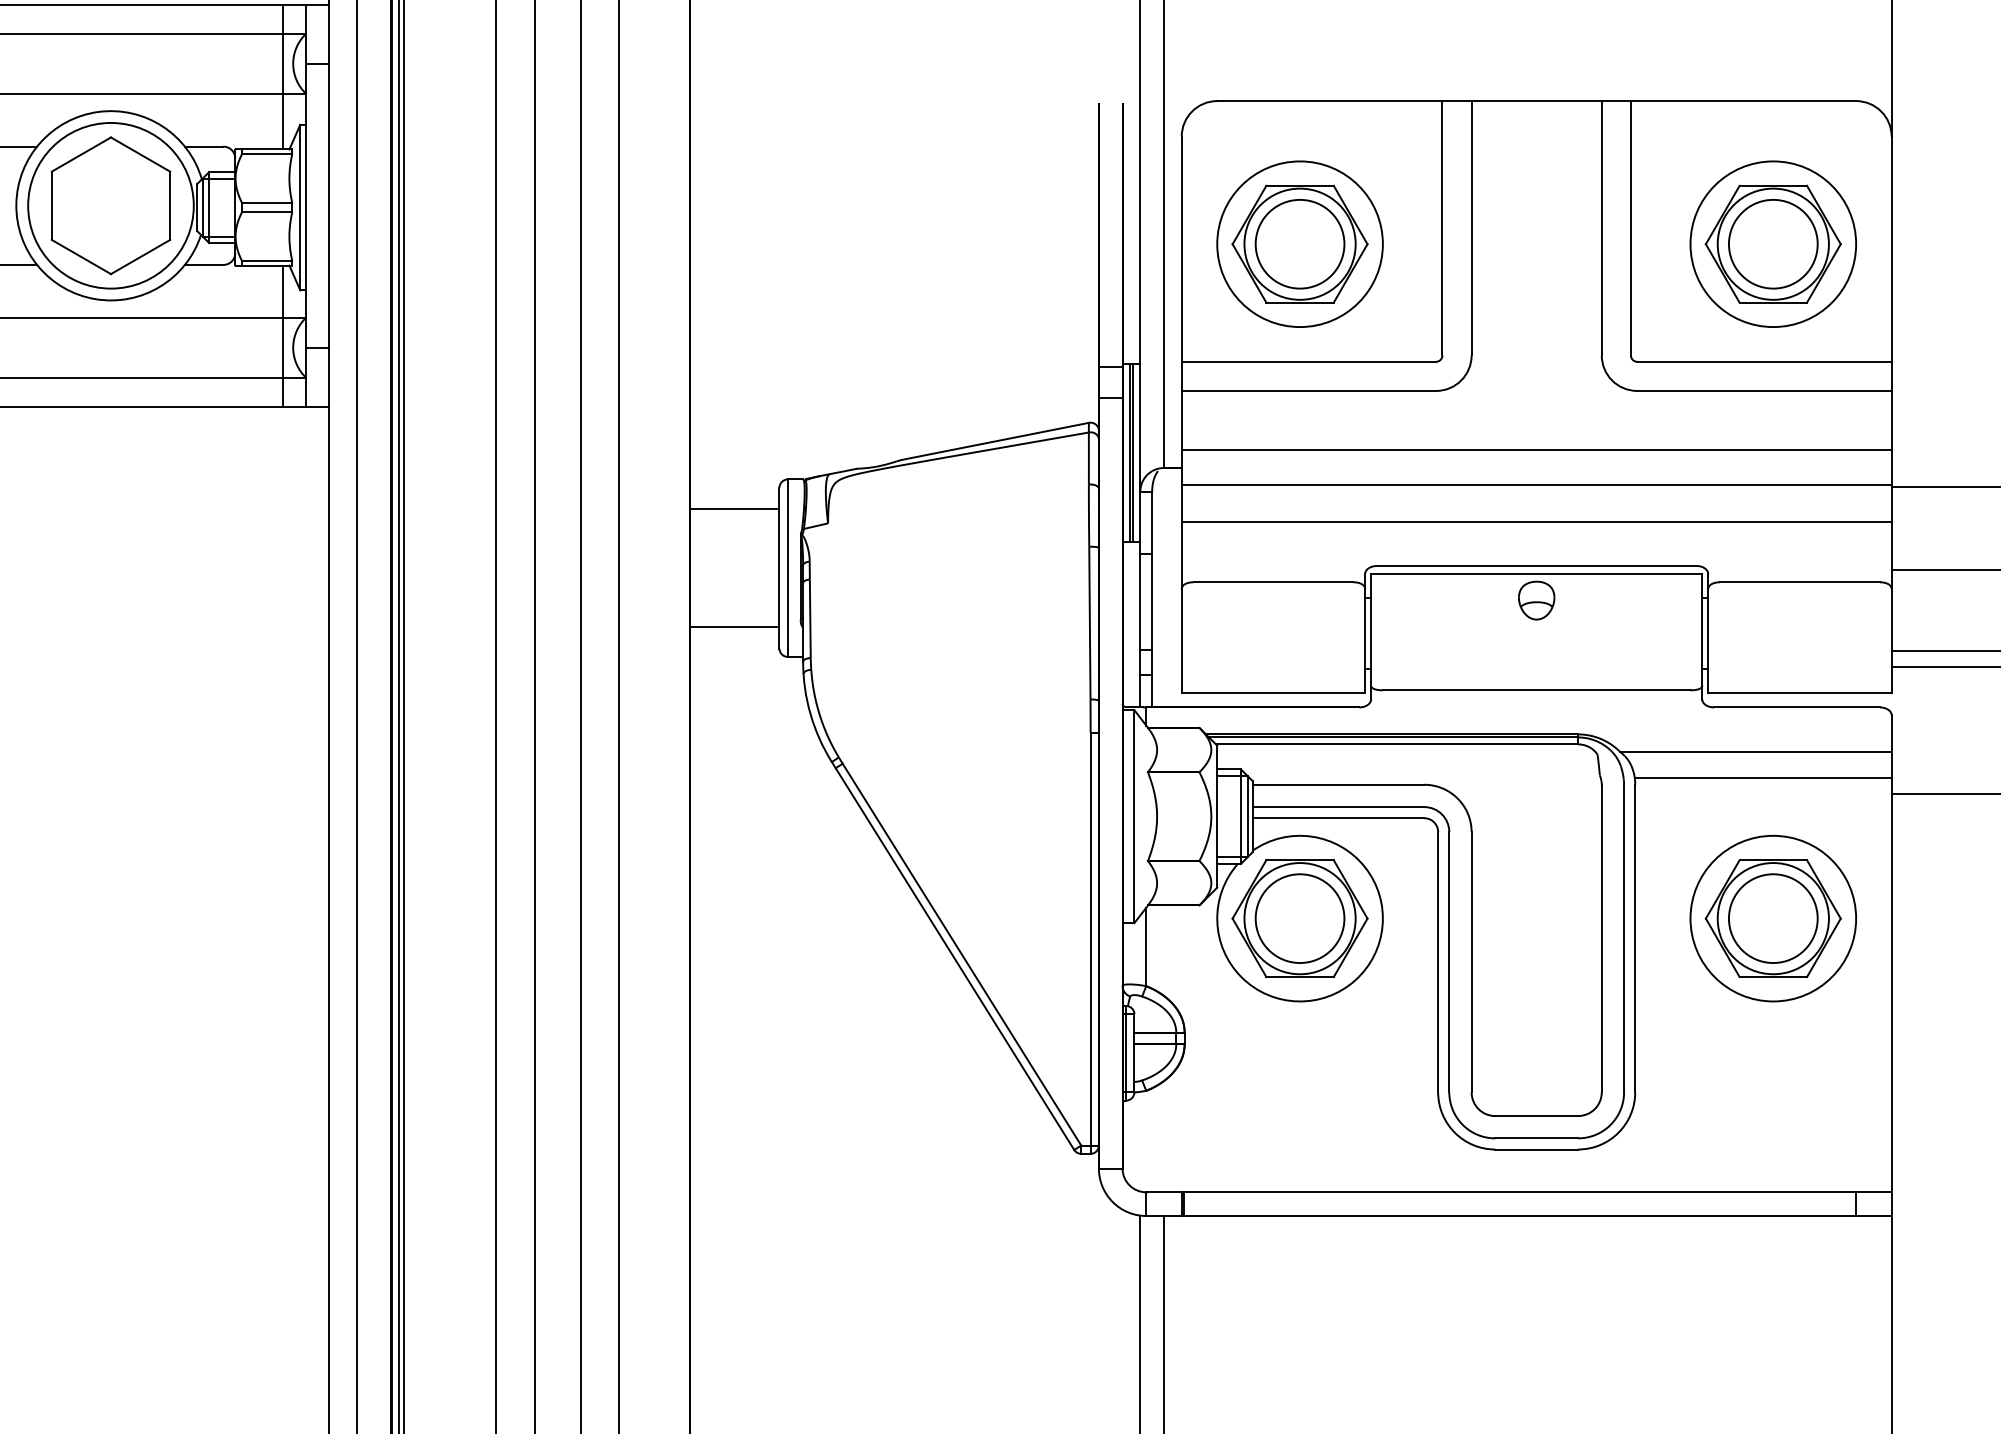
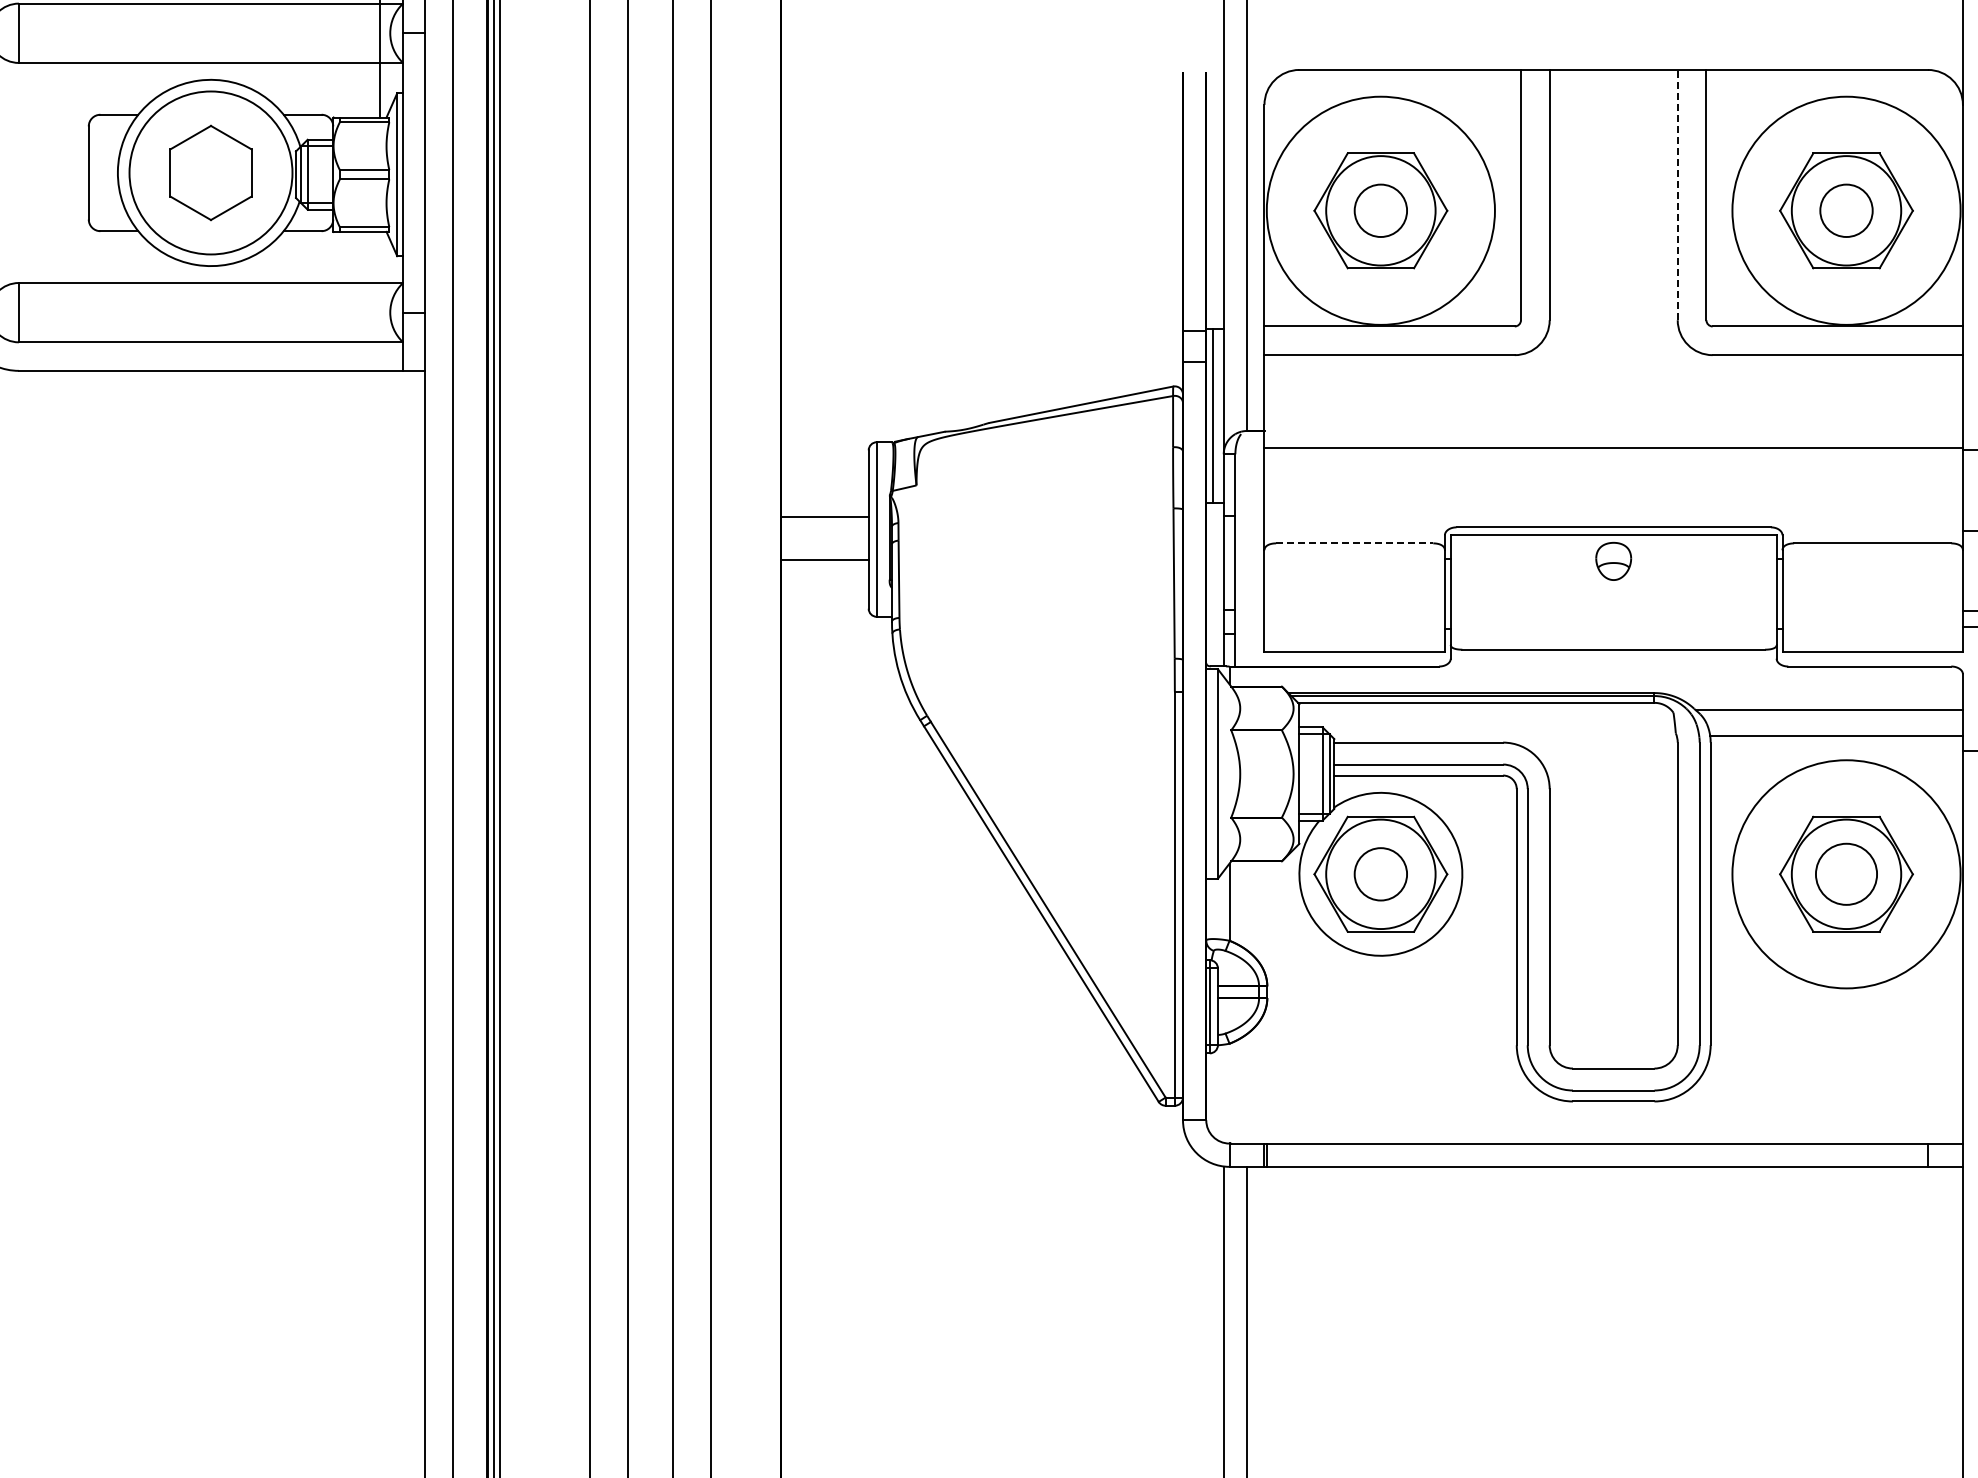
part: (110, 205) -> (210, 172), size x0.7
line: (1601, 227) -> (1677, 194), solid -> dashed
circle: (1299, 243) -> (1380, 210), size x0.6
circle: (1299, 243) -> (1380, 210), size x1.4
circle: (1773, 243) -> (1846, 210), size x0.6
circle: (1773, 243) -> (1846, 210), size x1.4
line: (282, 335) -> (379, 300), removed
line: (1536, 450) -> (1613, 413), removed
line: (1132, 452) -> (1216, 415), removed
line: (734, 509) -> (824, 560), moved
line: (1536, 522) -> (1613, 484), removed
line: (1273, 582) -> (1354, 543), solid -> dashed
line: (734, 627) -> (824, 516), moved
circle: (1299, 917) -> (1380, 873), size x0.6
circle: (1773, 917) -> (1846, 873), size x0.7
circle: (1773, 917) -> (1846, 873), size x1.4

